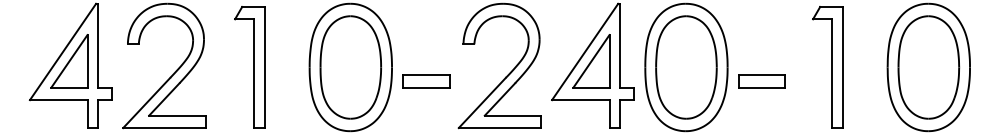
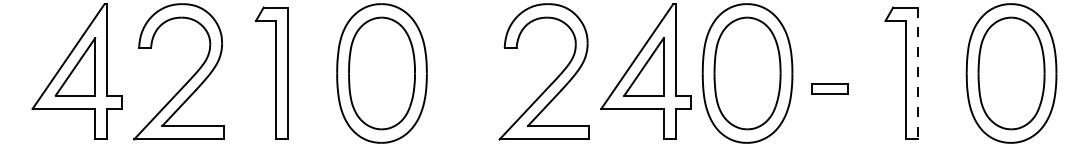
line: (842, 67) -> (917, 73), solid -> dashed
part: (426, 81) -> (464, 88), removed
part: (761, 81) -> (829, 88), size x0.7

